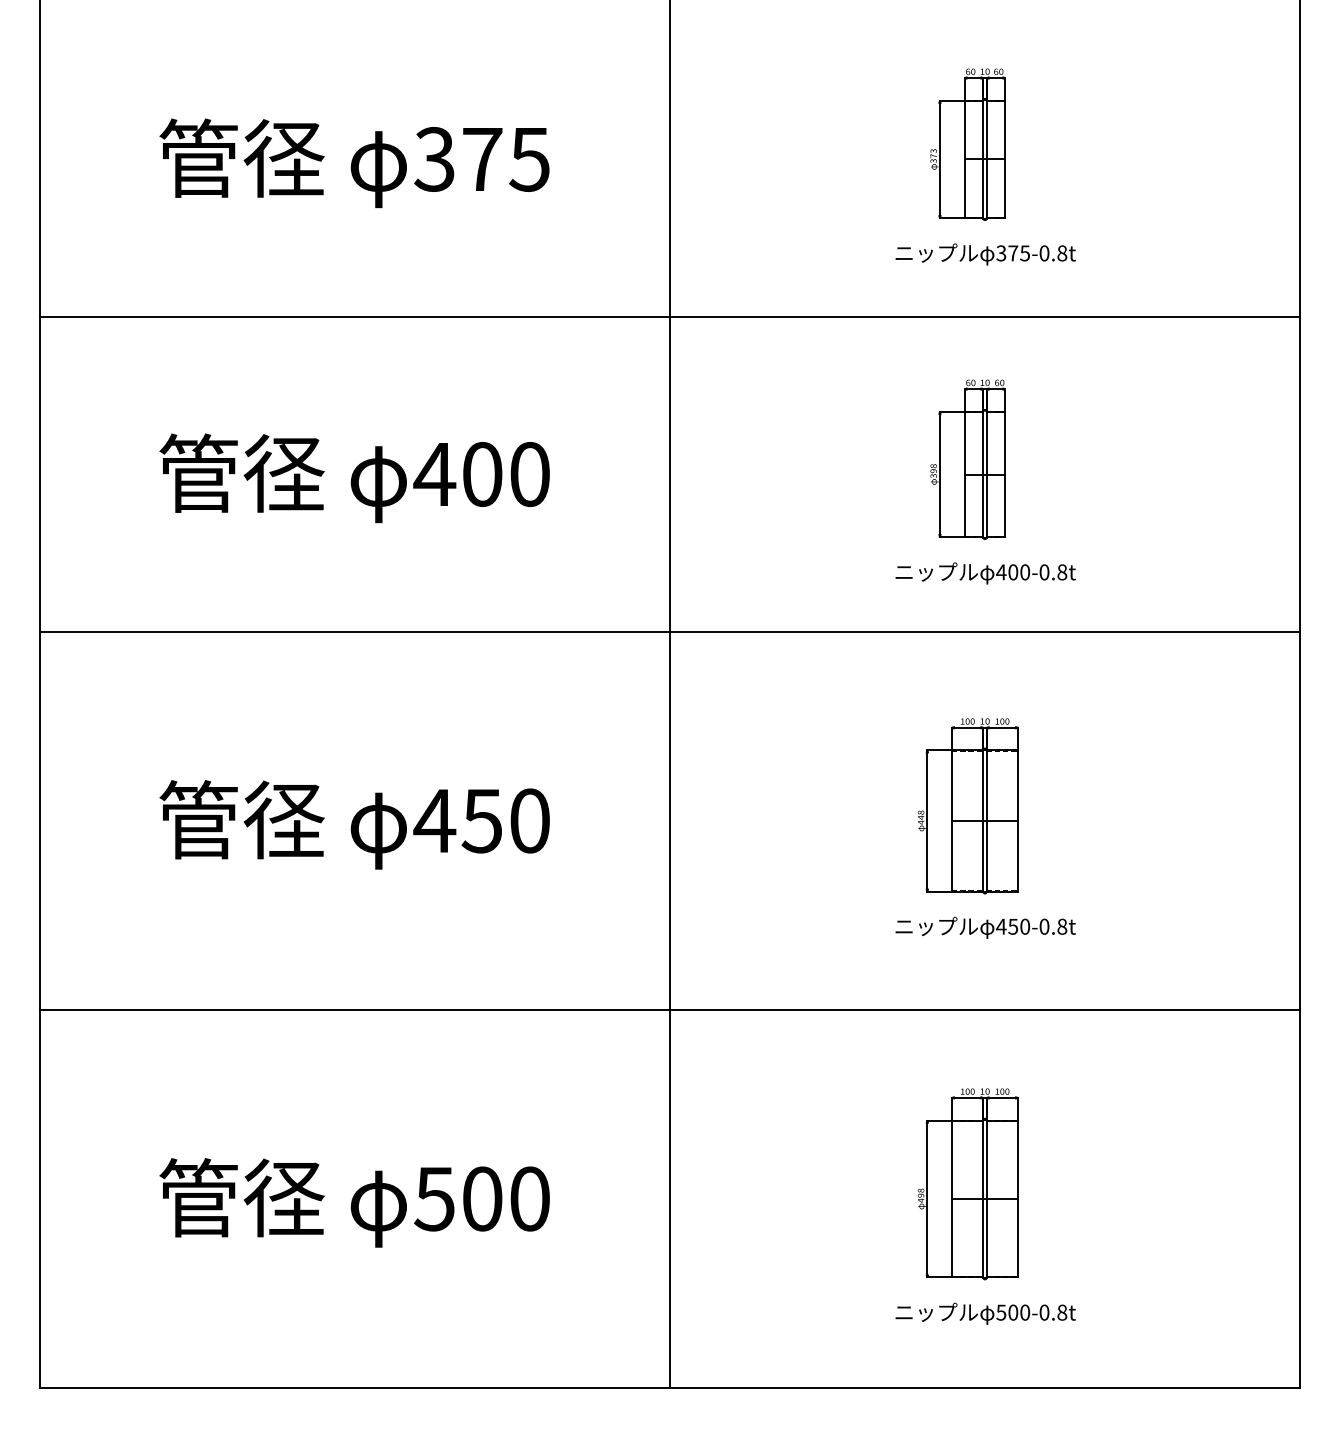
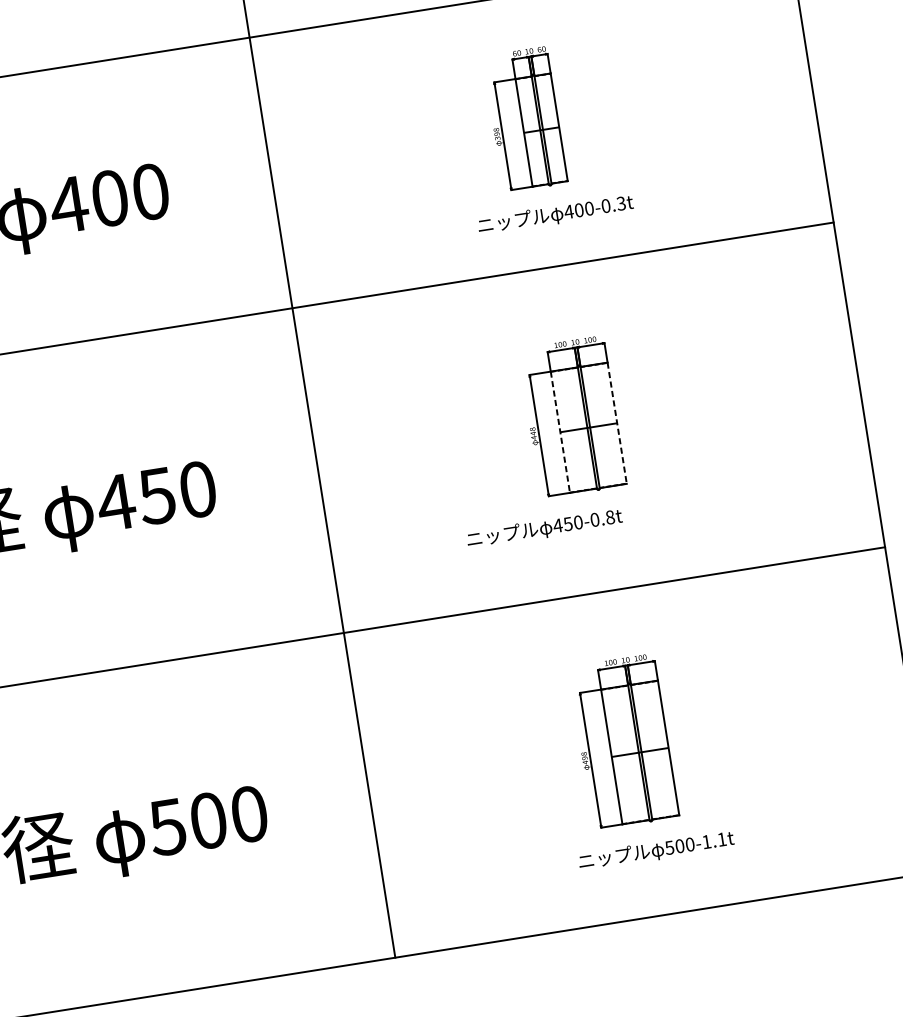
text: (1062, 572) -> (621, 203), 400-0.8t -> 400-0.3t
line: (951, 821) -> (560, 432), solid -> dashed
line: (1018, 821) -> (617, 423), solid -> dashed
text: (985, 927) -> (544, 528), moved
text: (1053, 1312) -> (714, 840), 500-0.8t -> 500-1.1t

